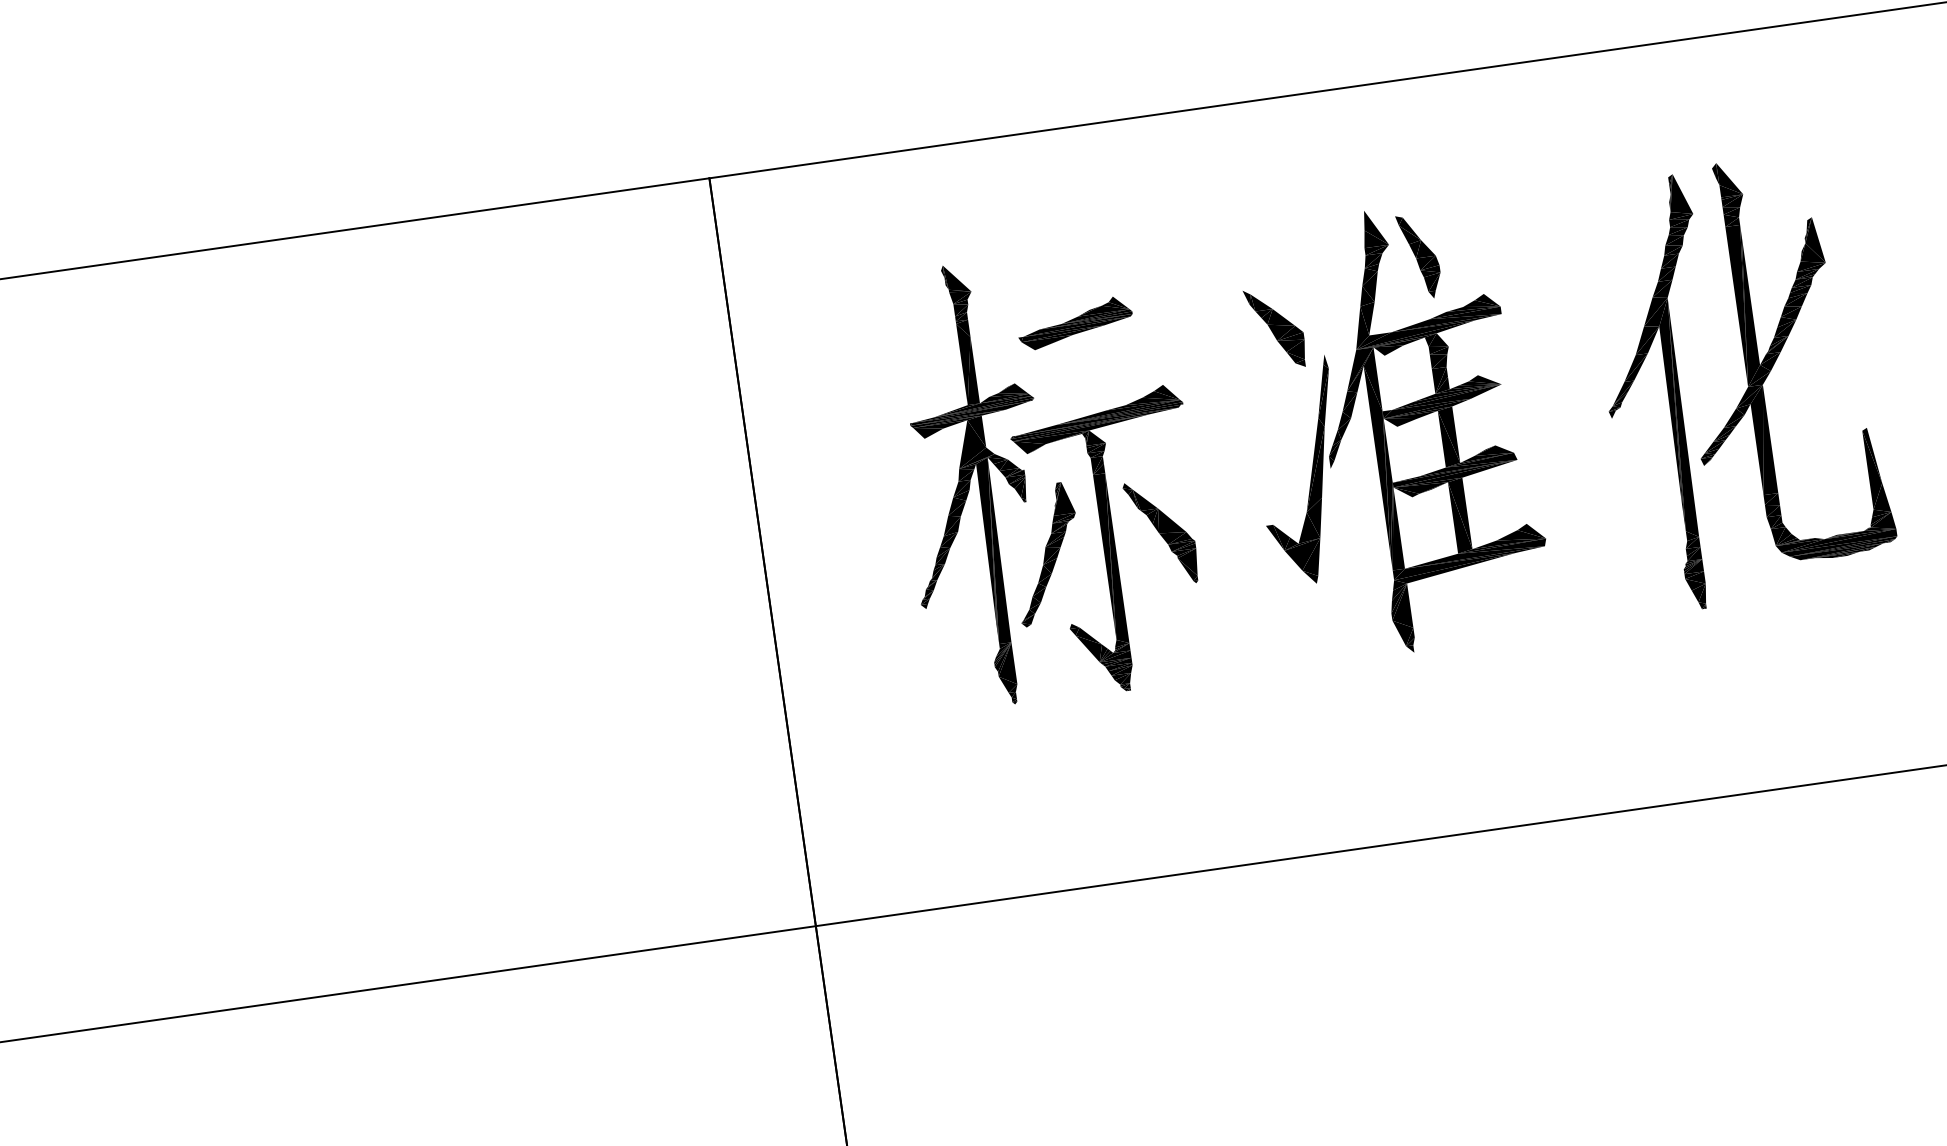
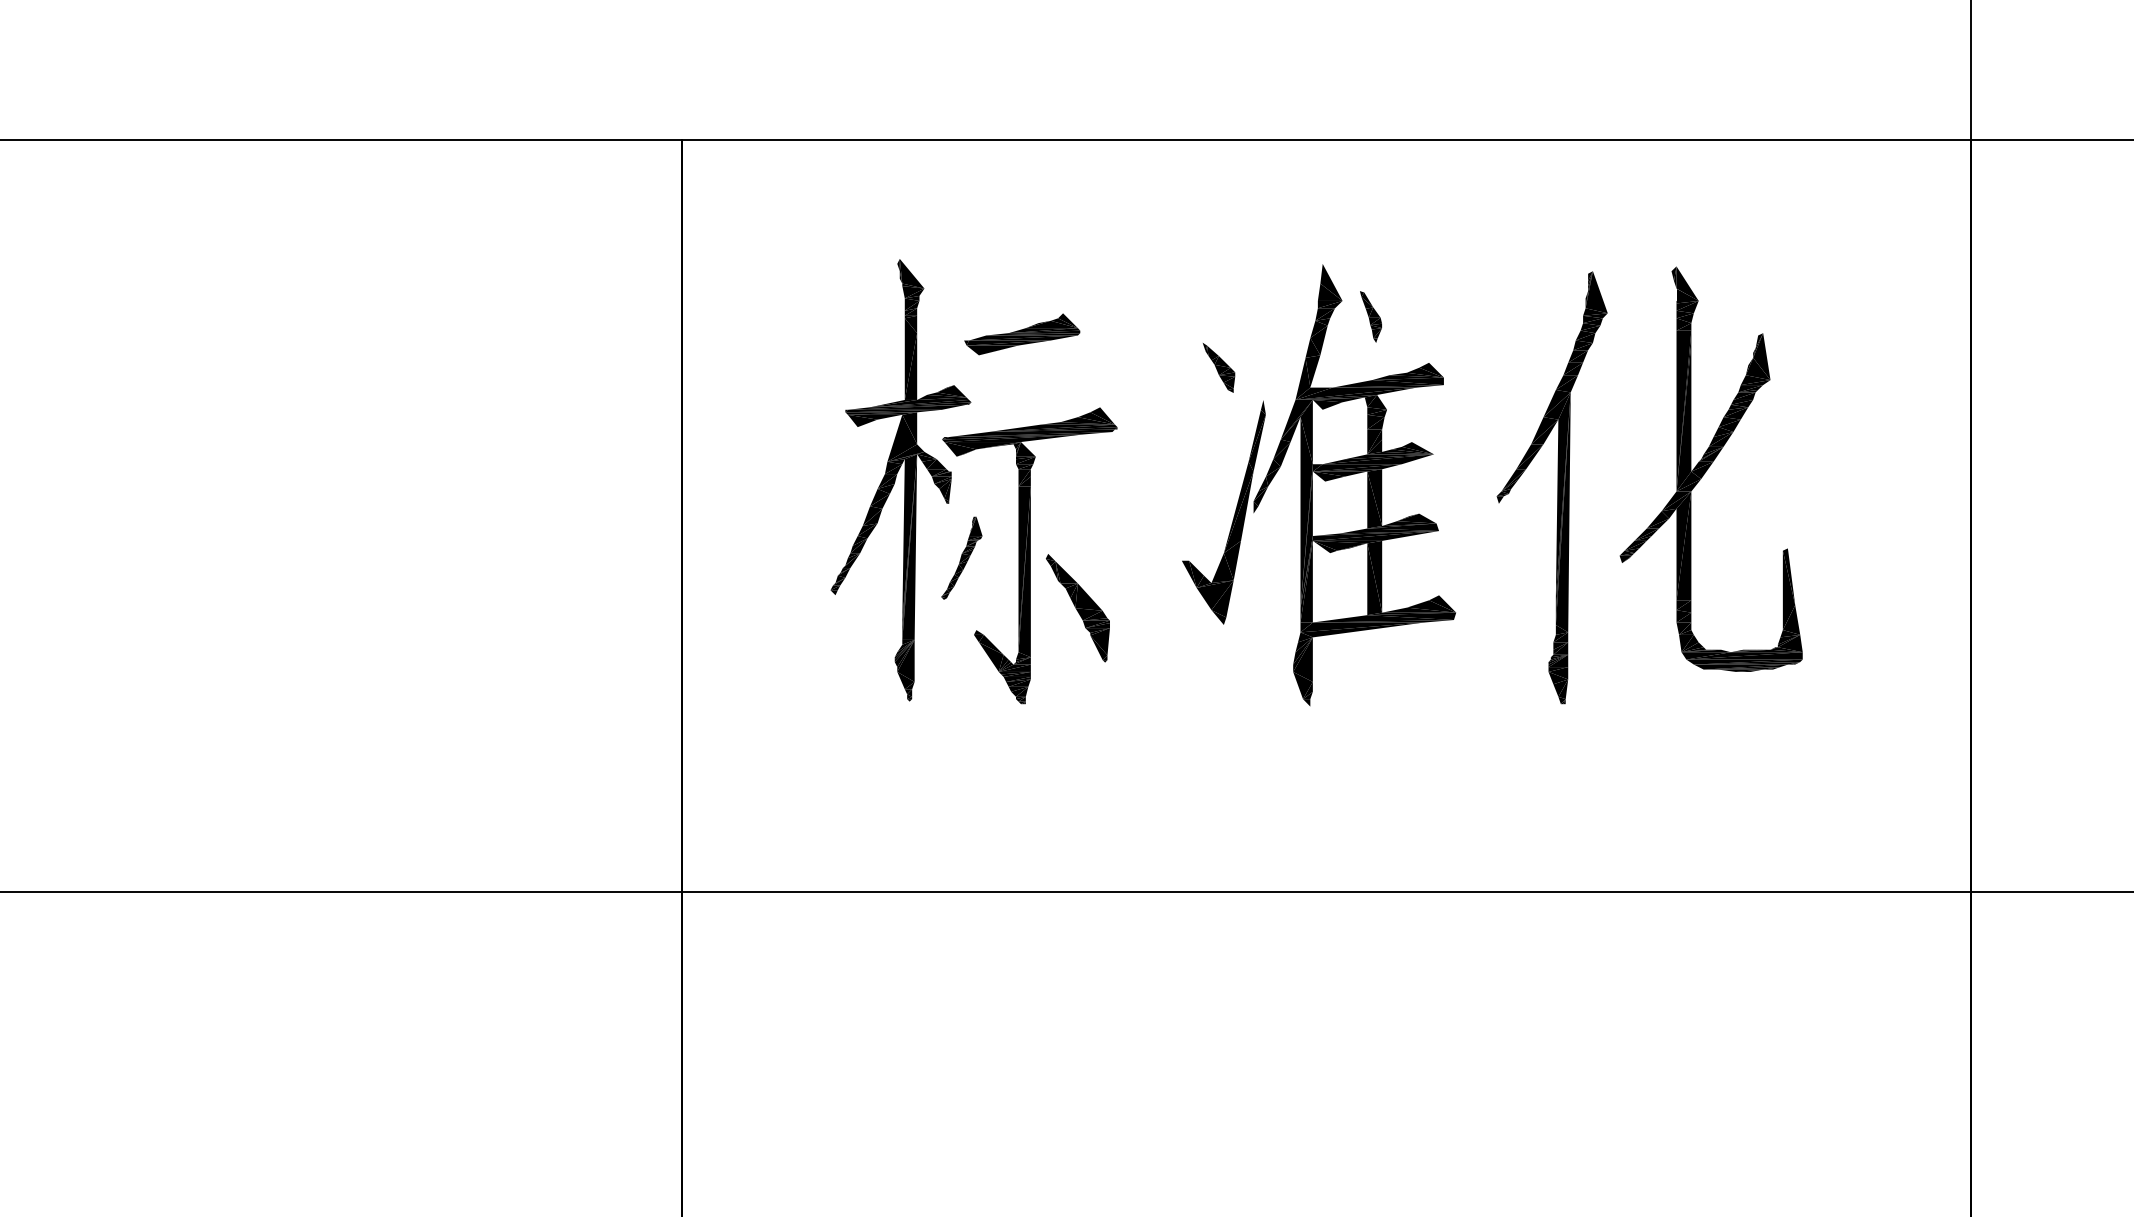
part: (1419, 256) -> (1370, 316), size x0.6
part: (1275, 328) -> (1218, 367), size x0.6
part: (1662, 395) -> (1551, 487), moved
part: (1161, 533) -> (1077, 608), moved
part: (1046, 554) -> (961, 558), size x0.6

